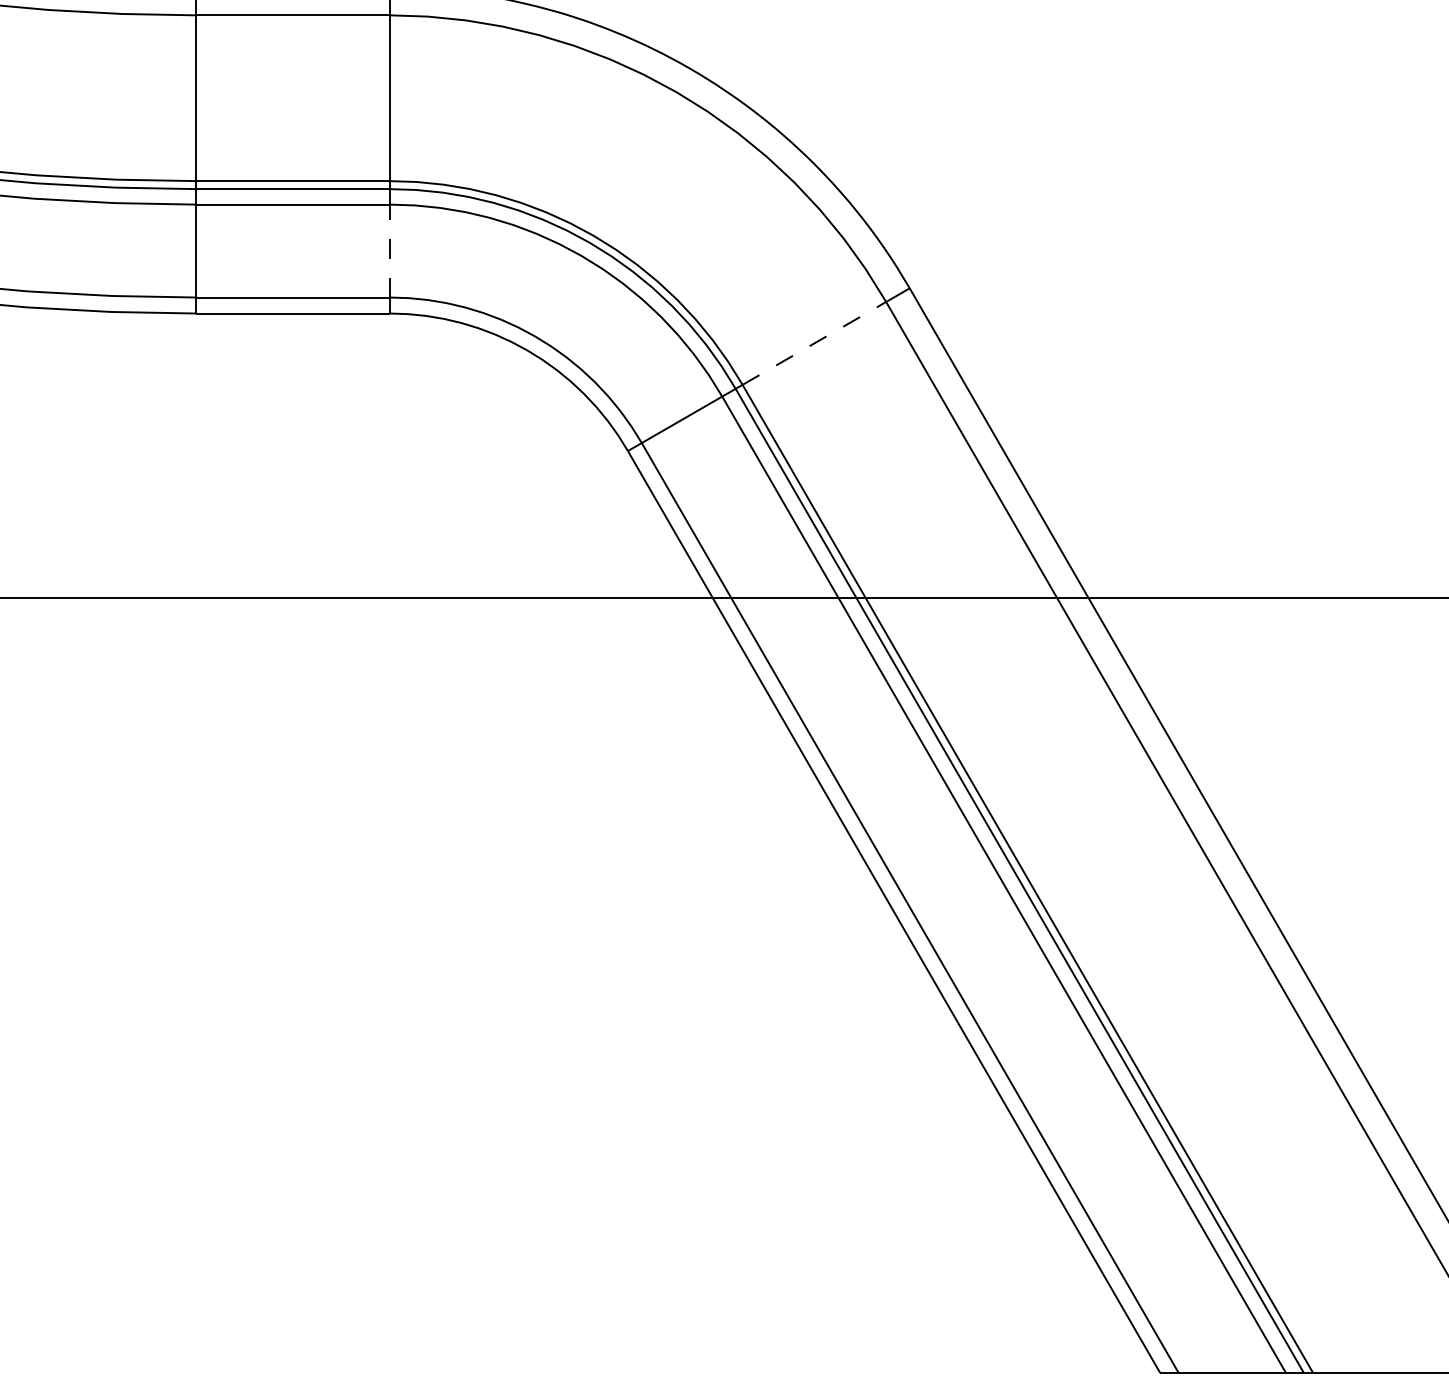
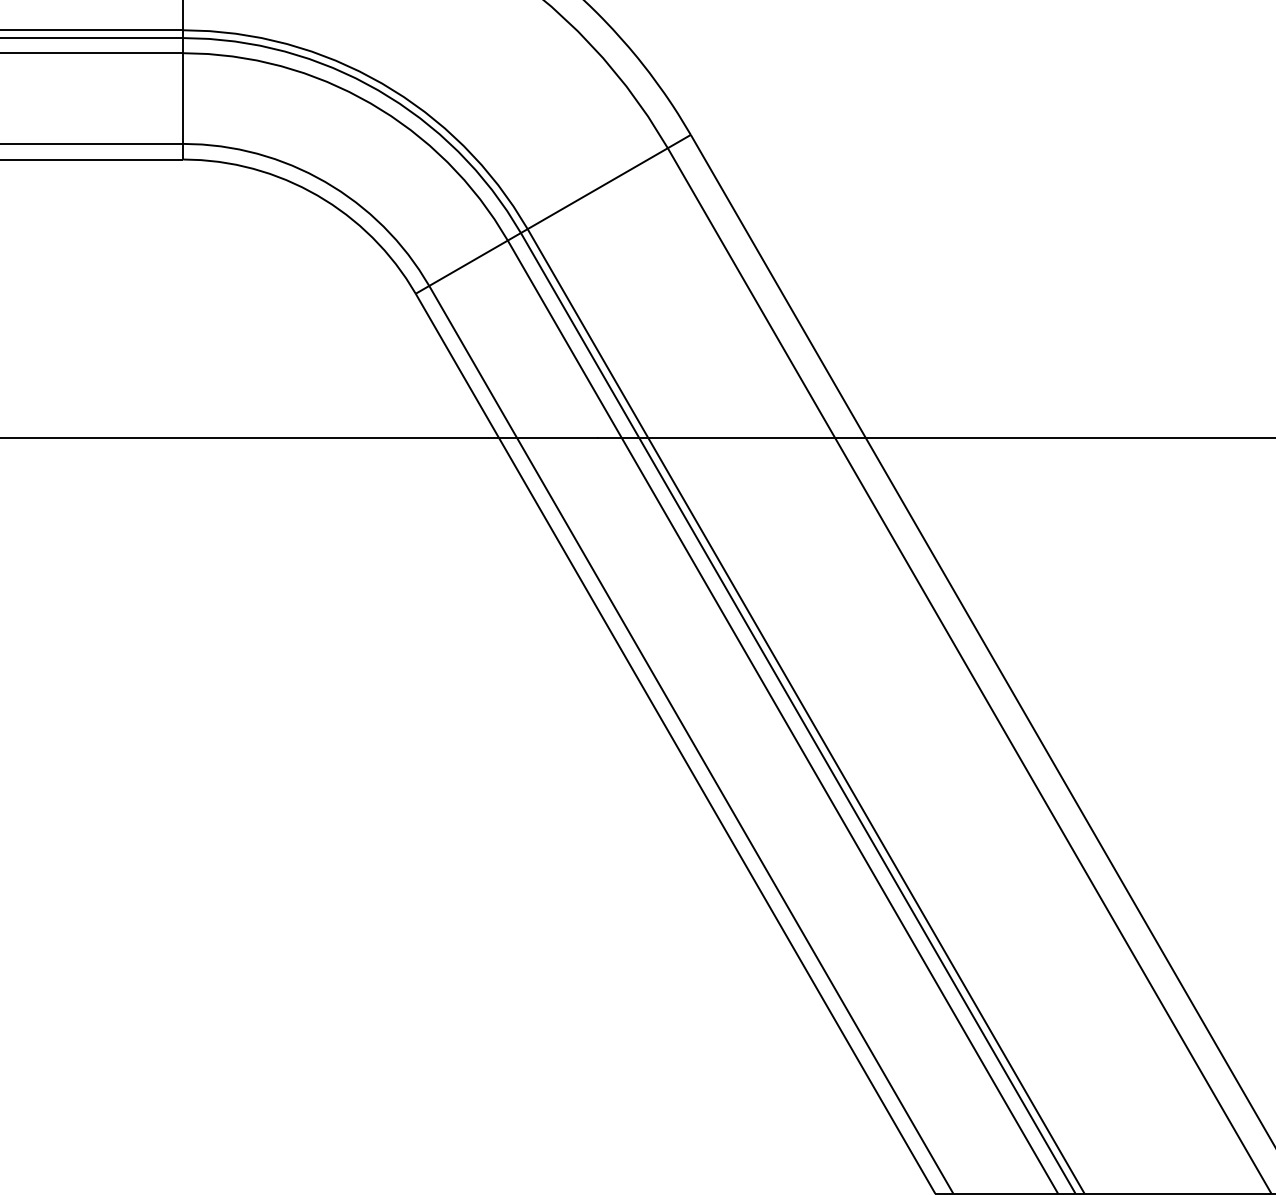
line: (389, 250) -> (182, 97), dashed -> solid
line: (814, 343) -> (597, 188), dashed -> solid

